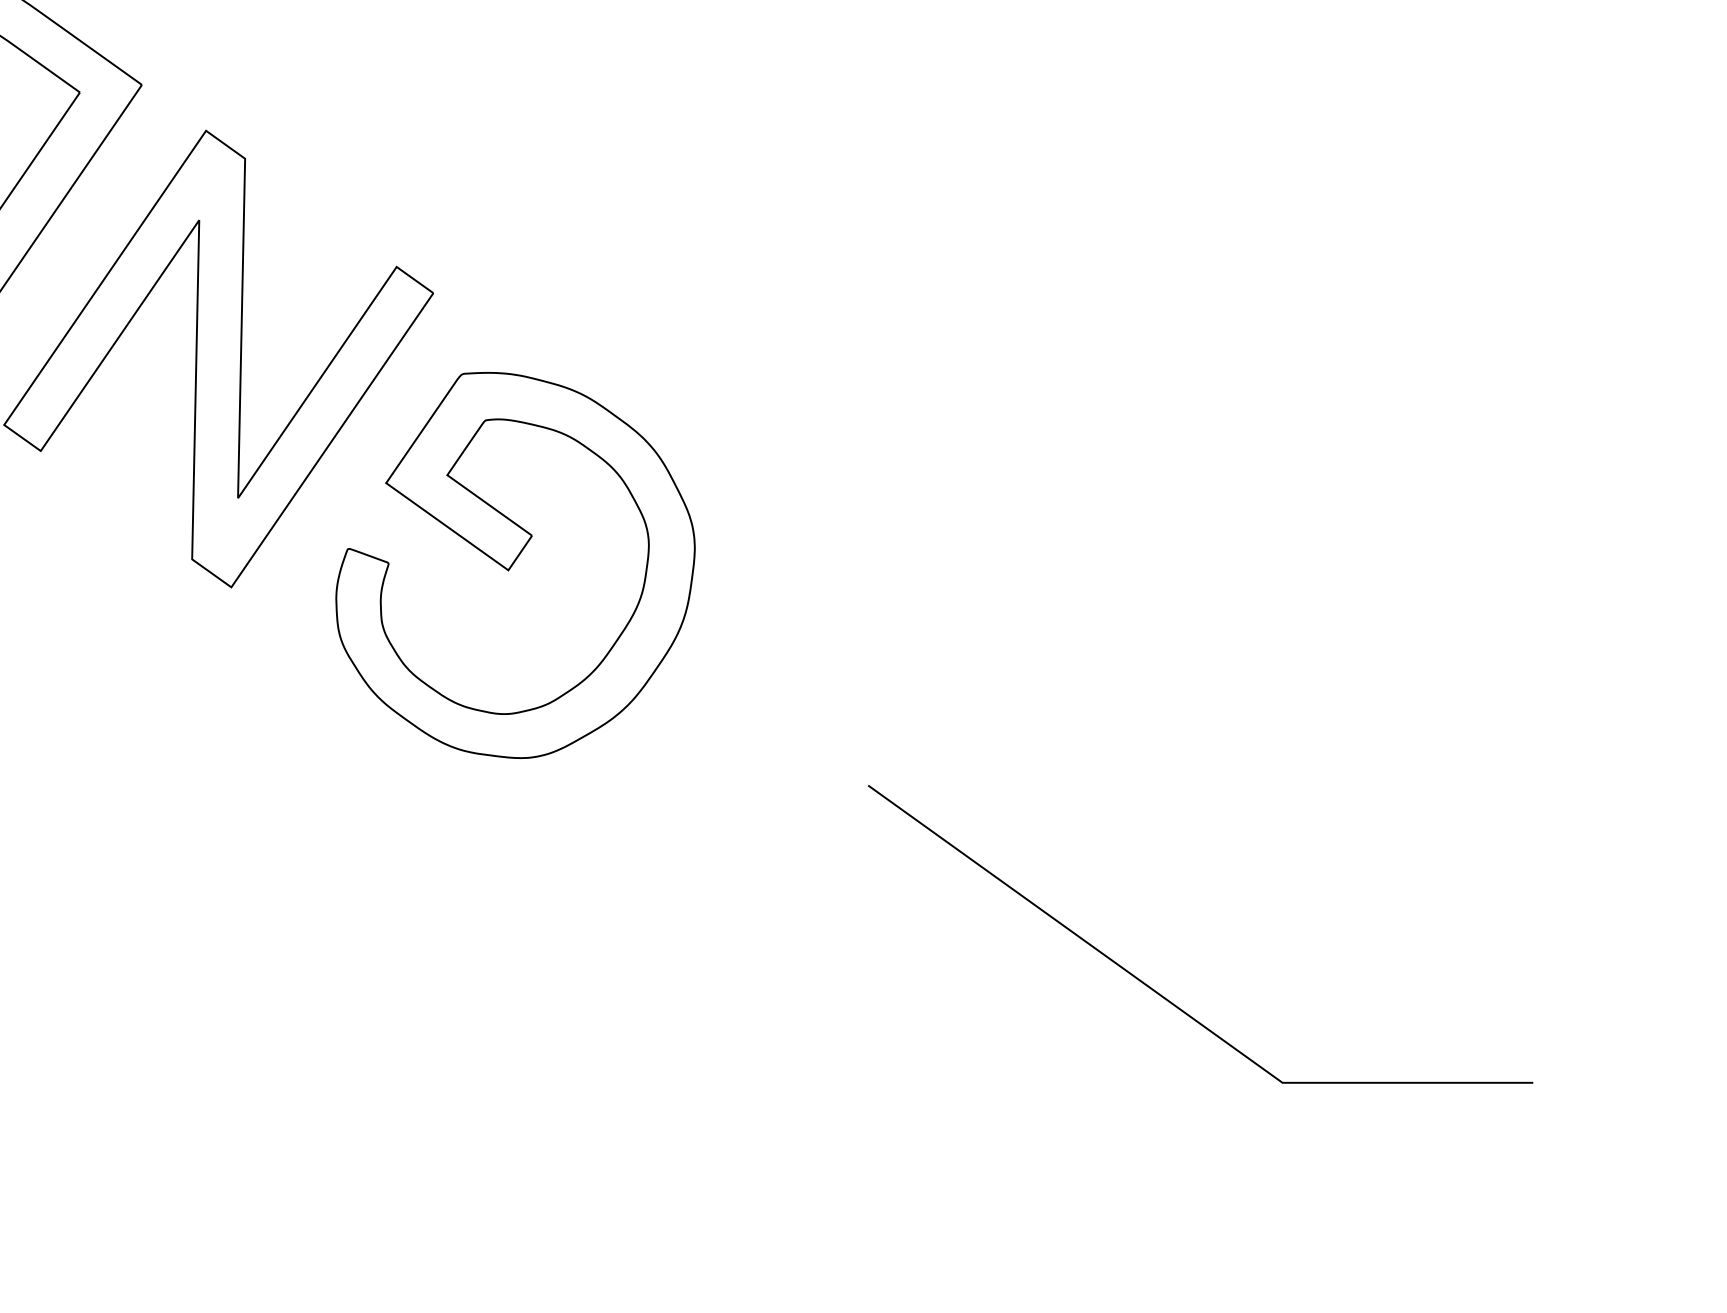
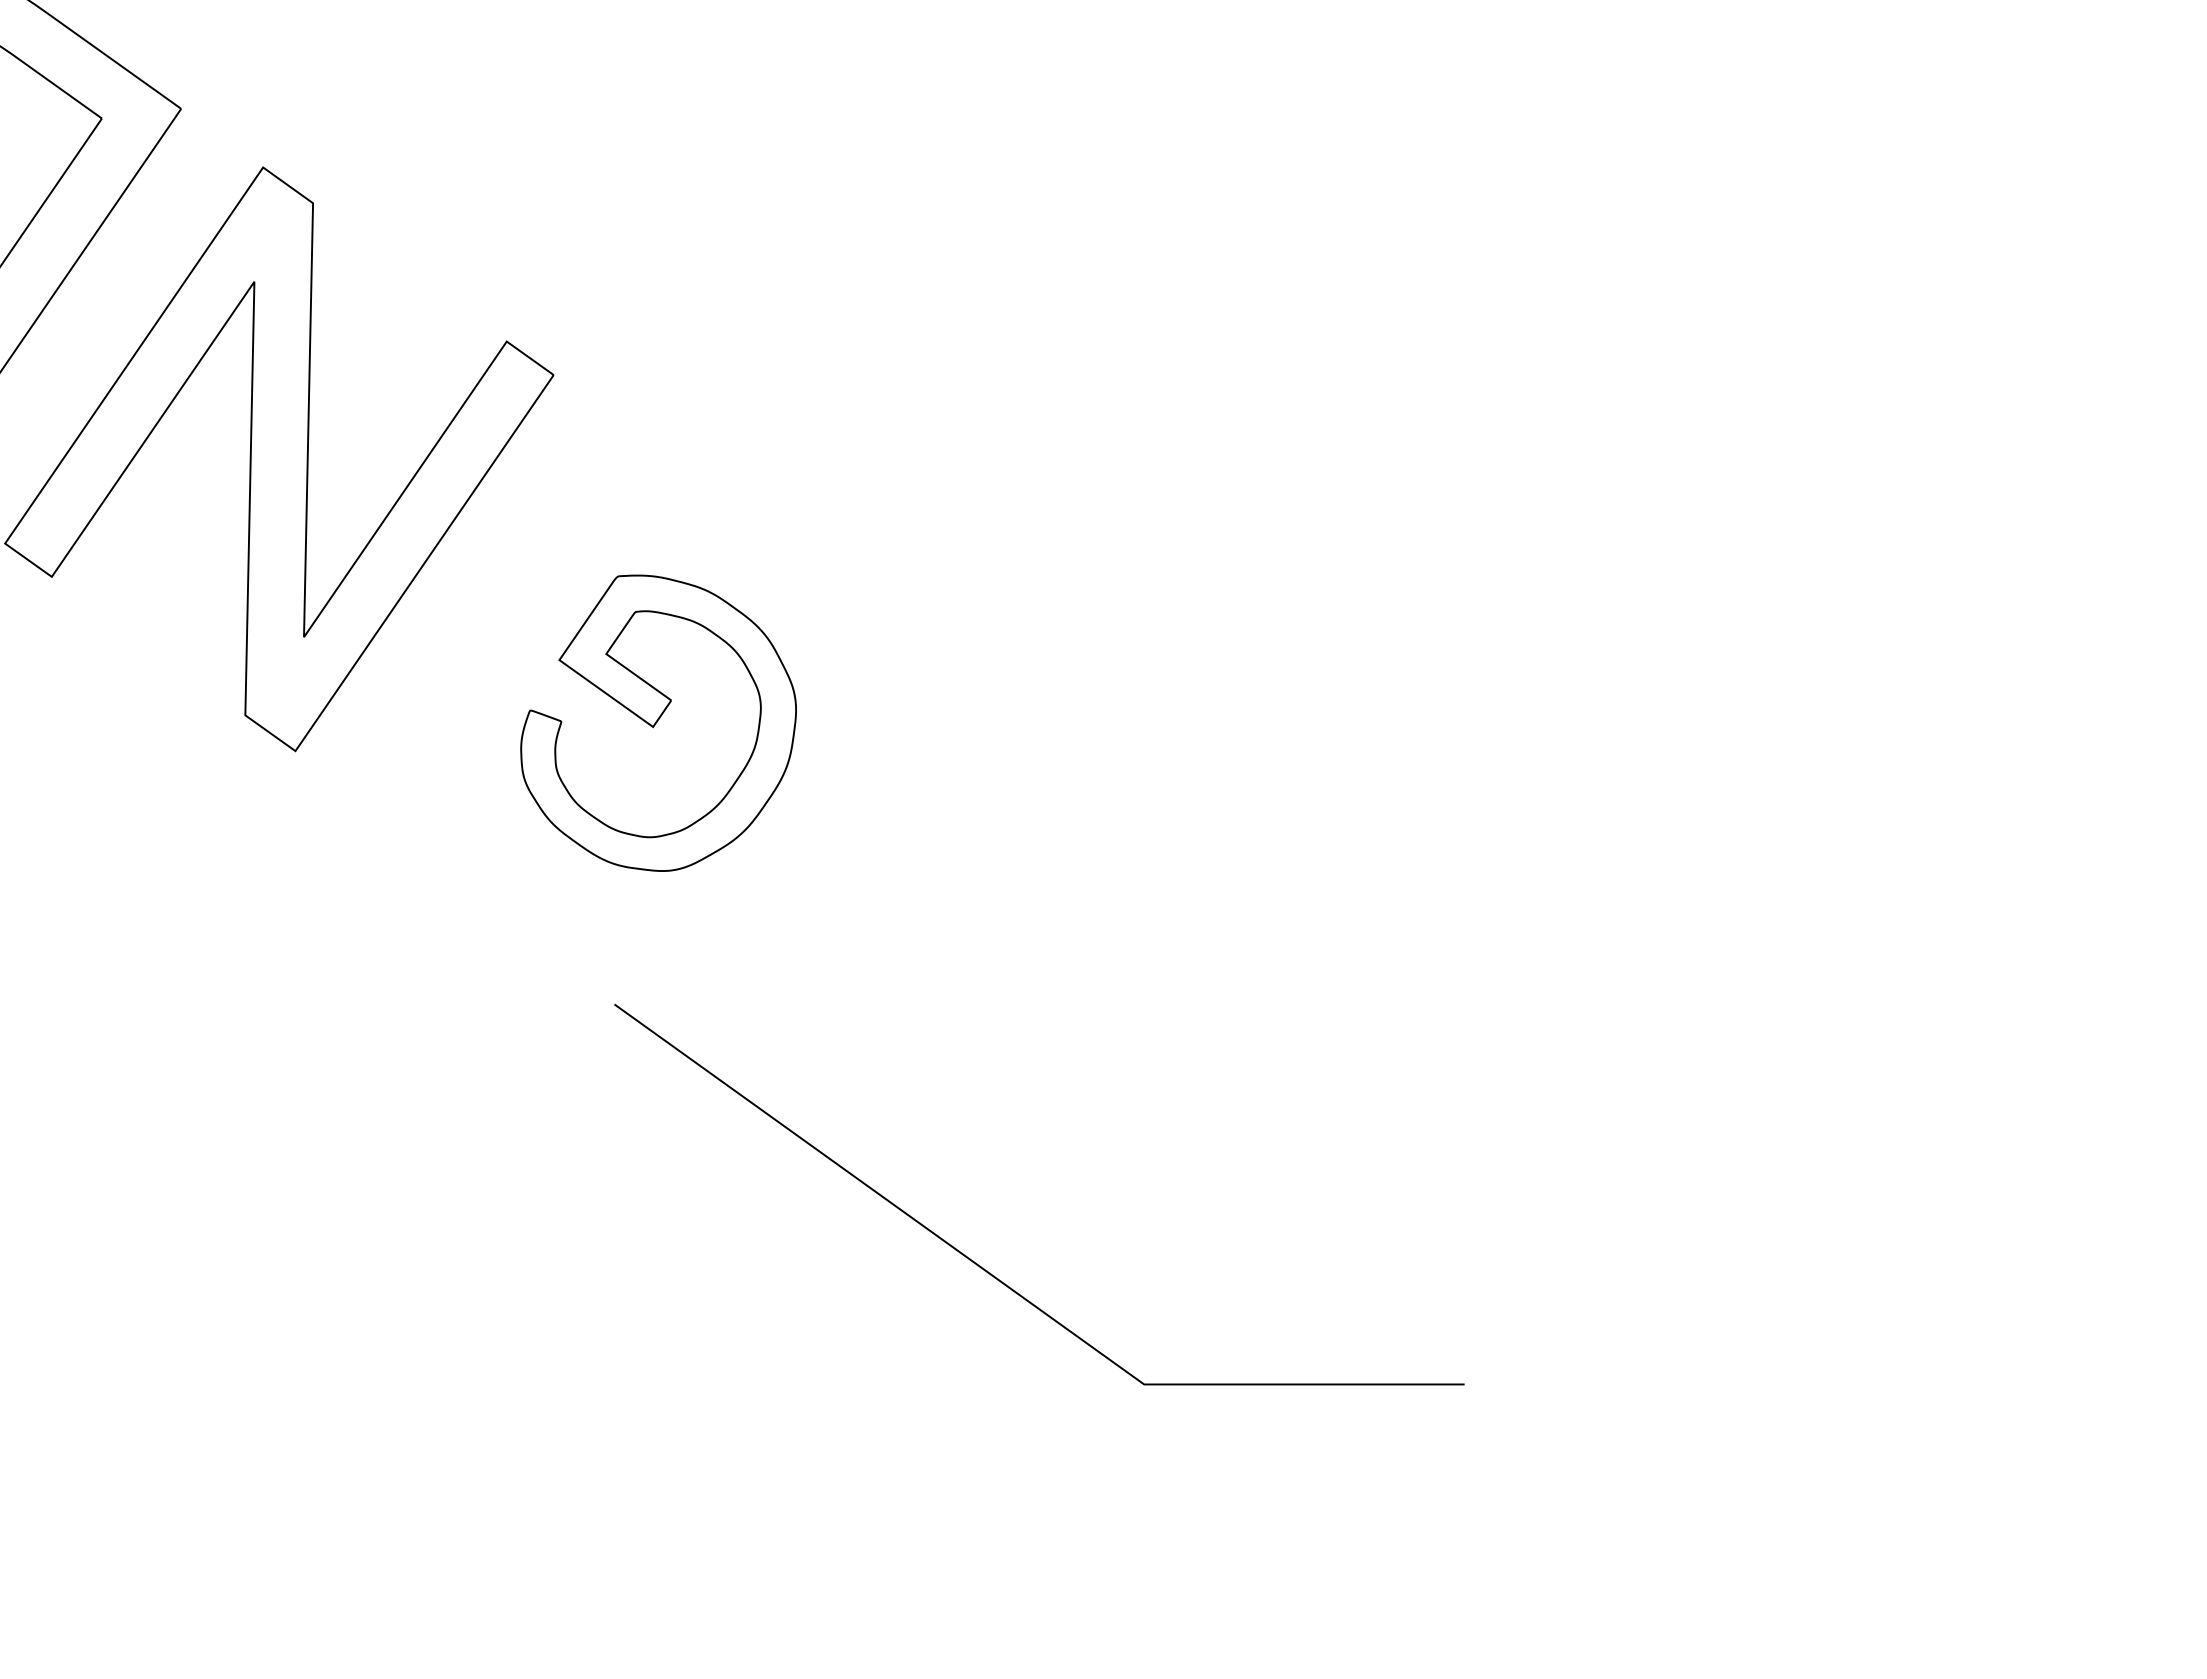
part: (515, 565) -> (658, 723), size x0.6
line: (1159, 993) -> (987, 1270), moved

